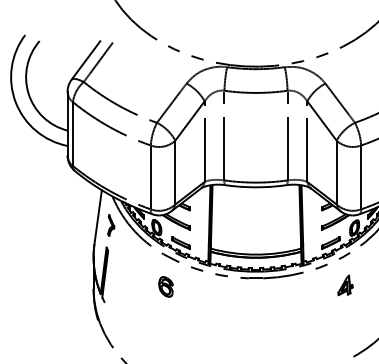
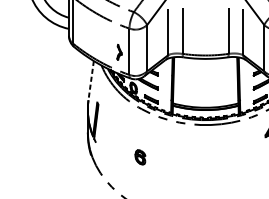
line: (98, 217) -> (91, 80), solid -> dashed
part: (111, 225) -> (119, 52), moved
part: (165, 286) -> (140, 157), moved

